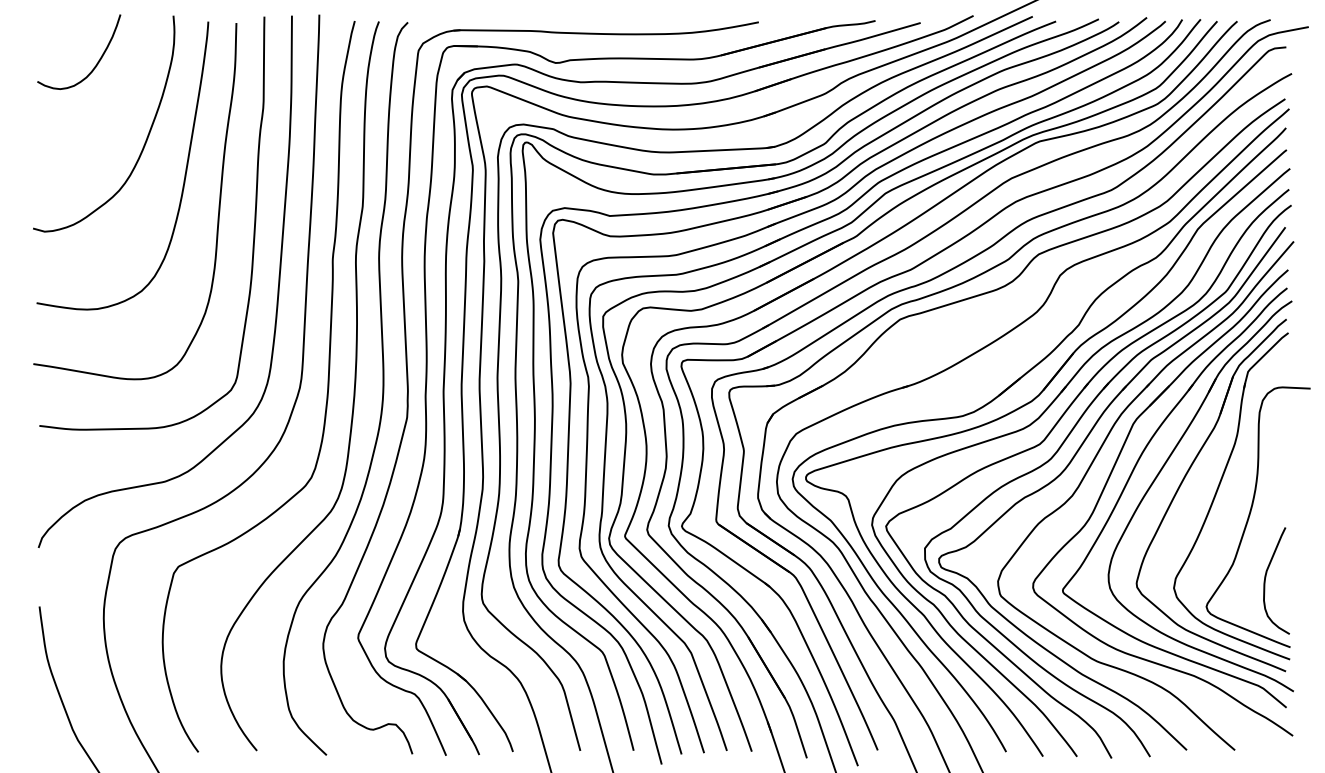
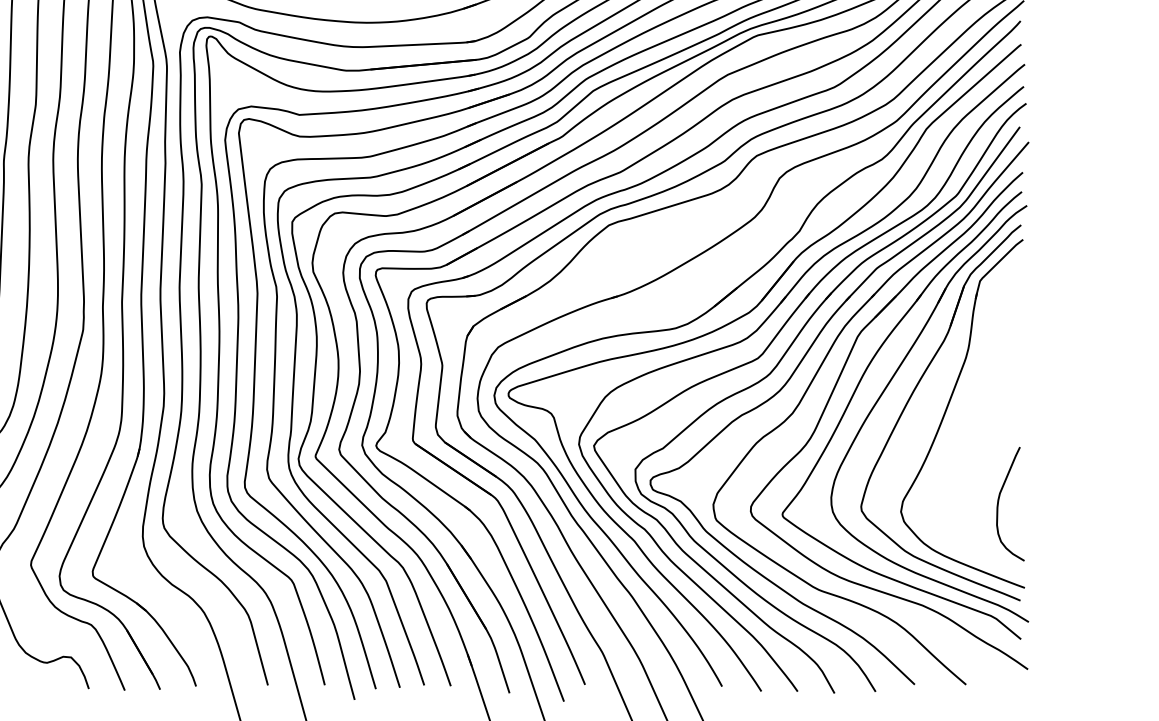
curve: (1250, 515) -> (982, 434), removed

